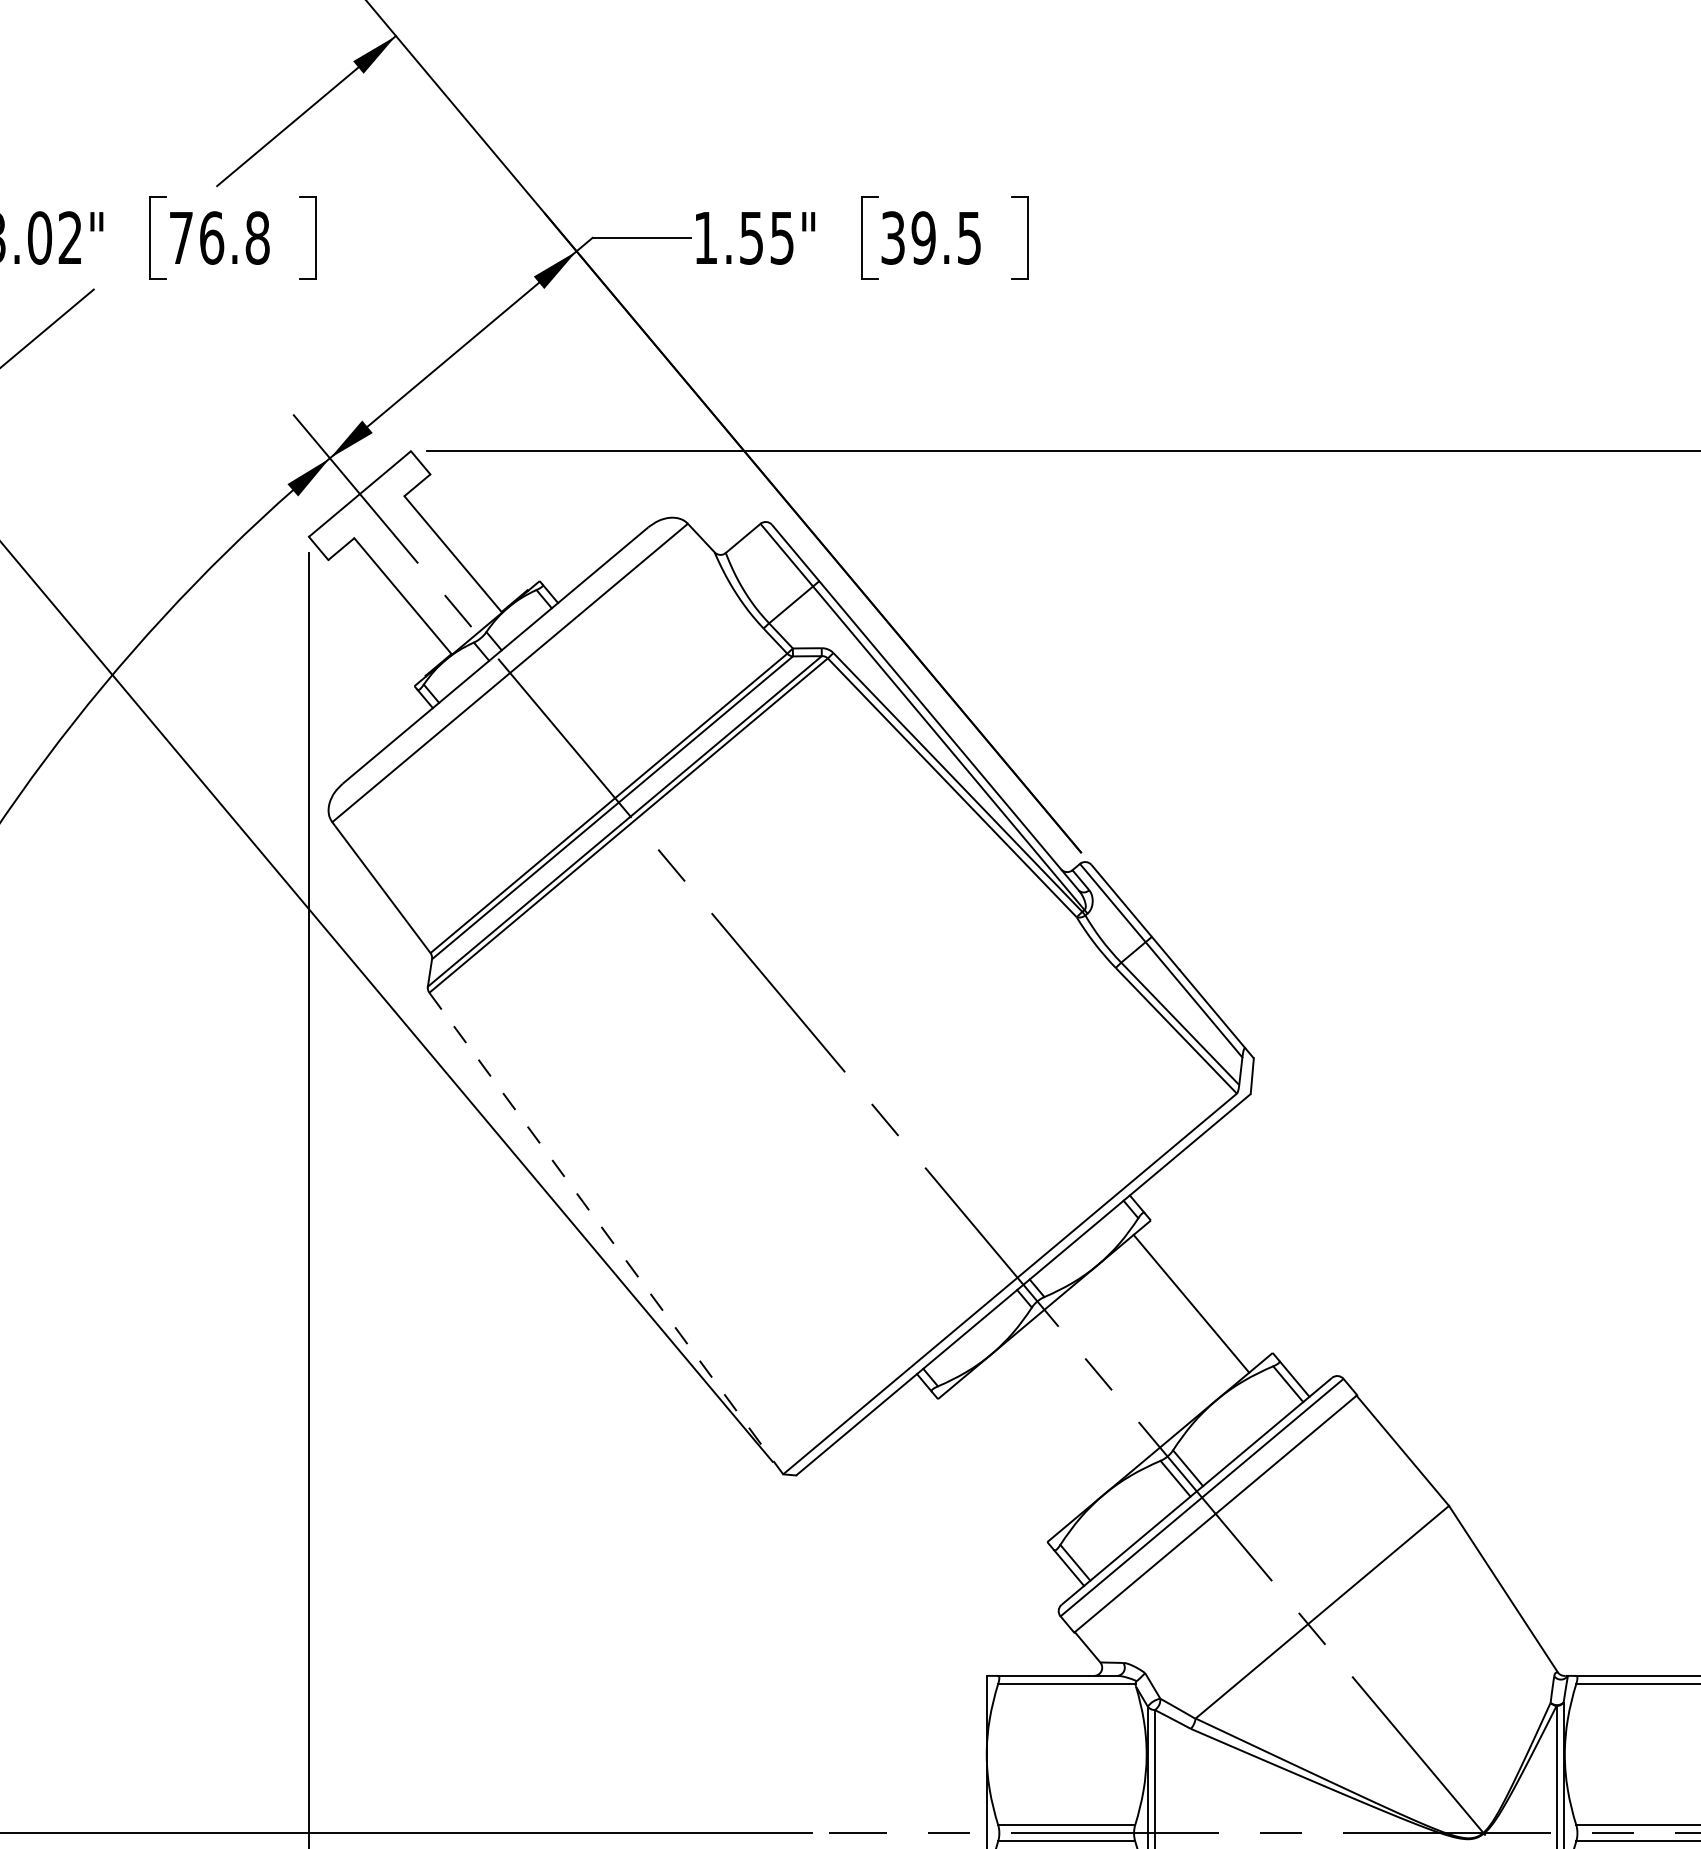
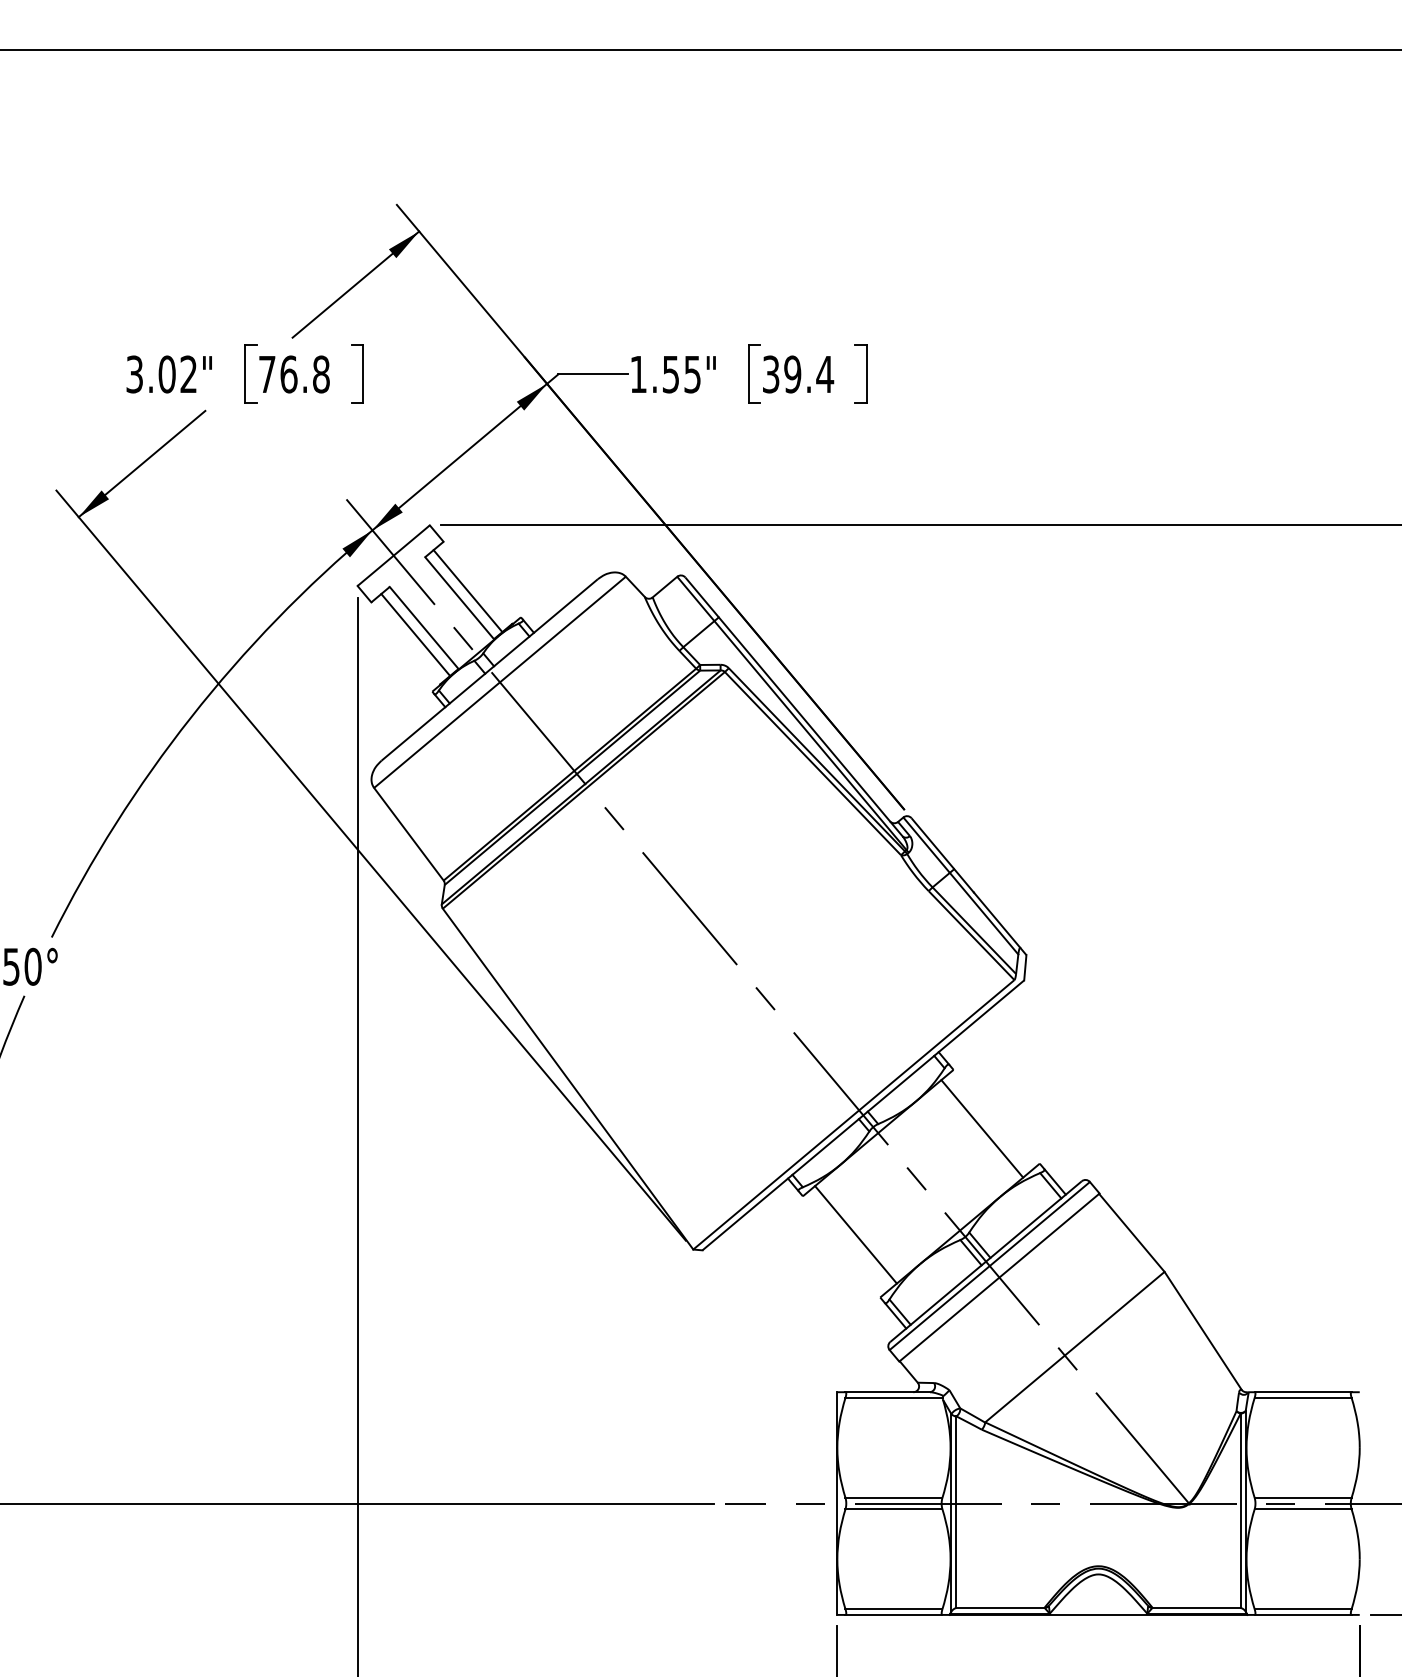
text: (969, 238) -> (825, 374), 39.5 -> 39.4
line: (464, 544) -> (467, 591), added
line: (390, 606) -> (415, 635), added
line: (606, 1234) -> (568, 1079), dashed -> solid
line: (1012, 1453) -> (855, 1234), added

